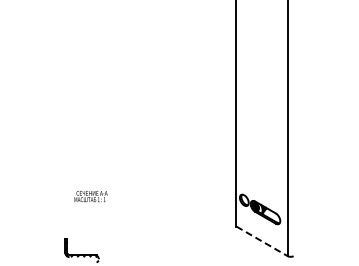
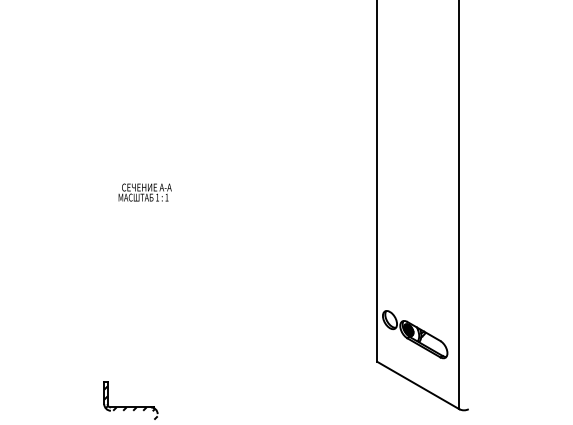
text: (90, 196) -> (144, 192), moved
line: (262, 241) -> (419, 385), dashed -> solid

